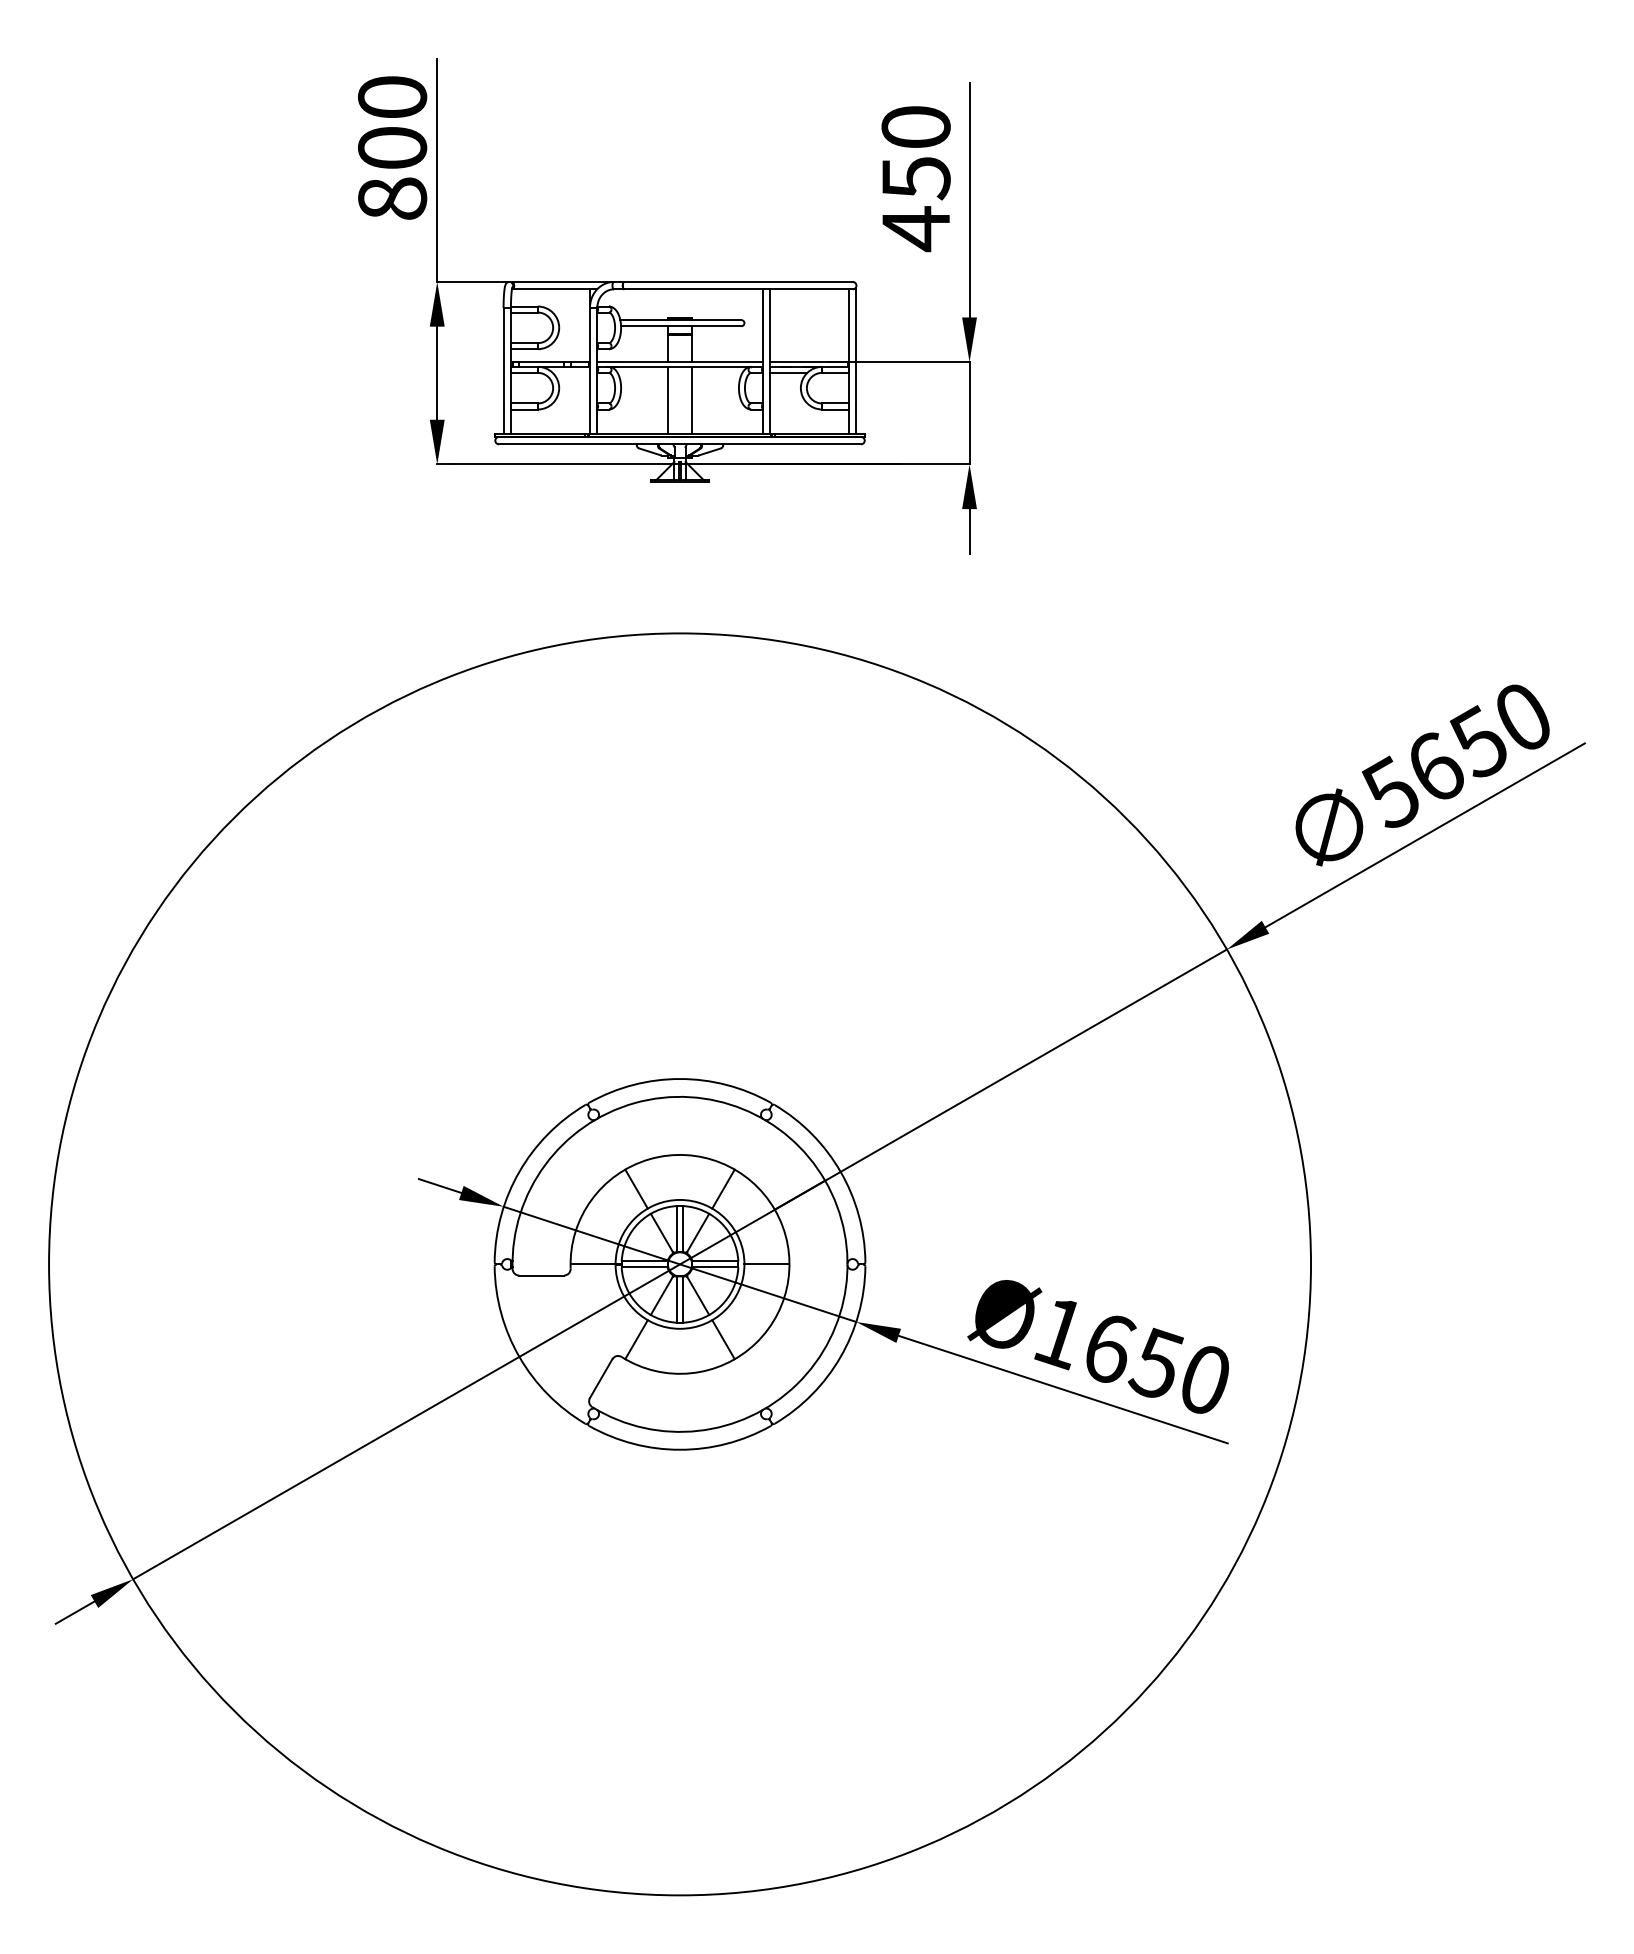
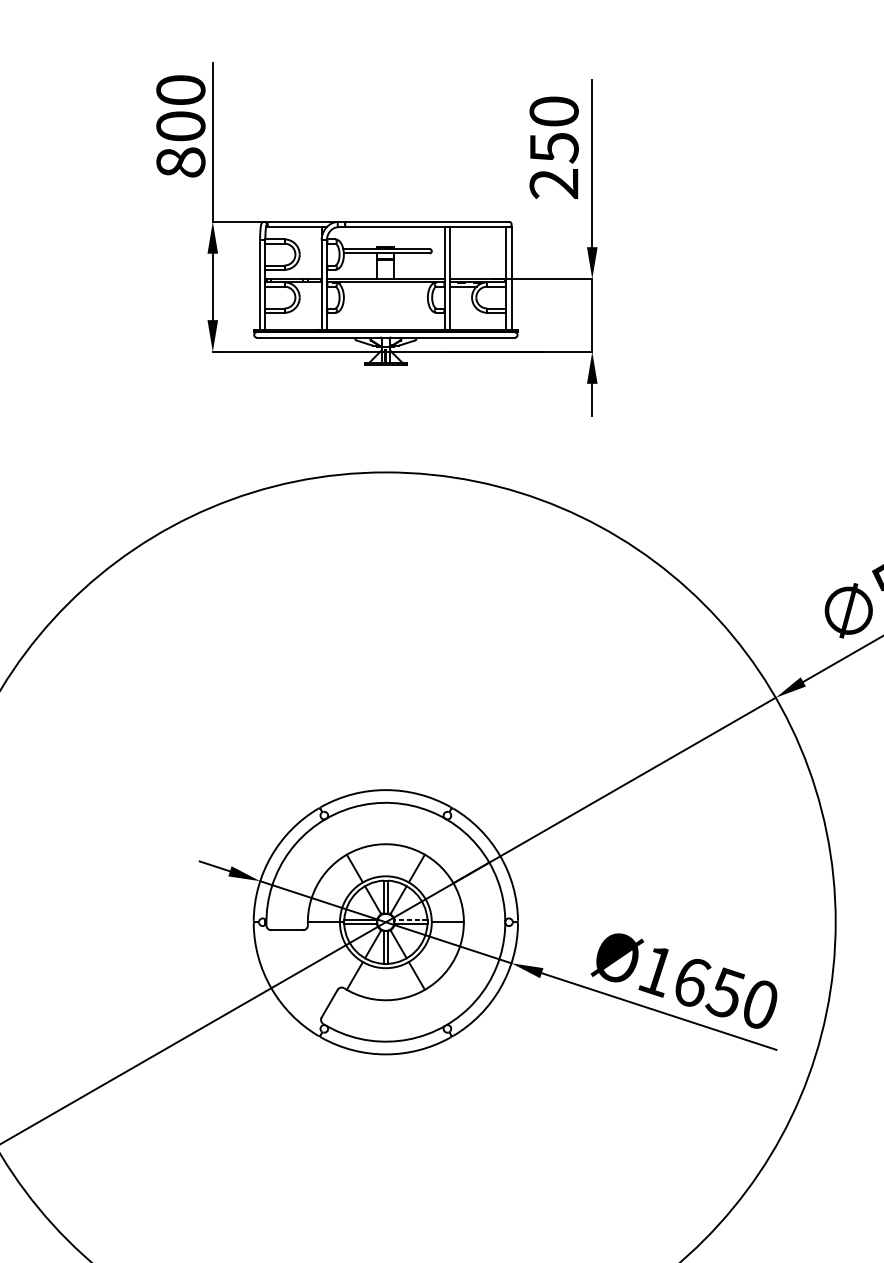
text: (915, 229) -> (553, 184), 450 -> 250
line: (668, 399) -> (377, 305), removed
line: (691, 399) -> (394, 305), removed
line: (714, 1261) -> (410, 920), solid -> dashed

